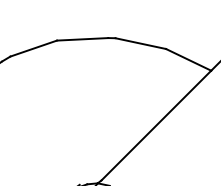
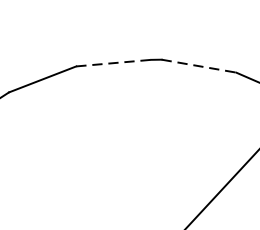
line: (82, 39) -> (113, 63), solid -> dashed
line: (140, 43) -> (198, 65), solid -> dashed

